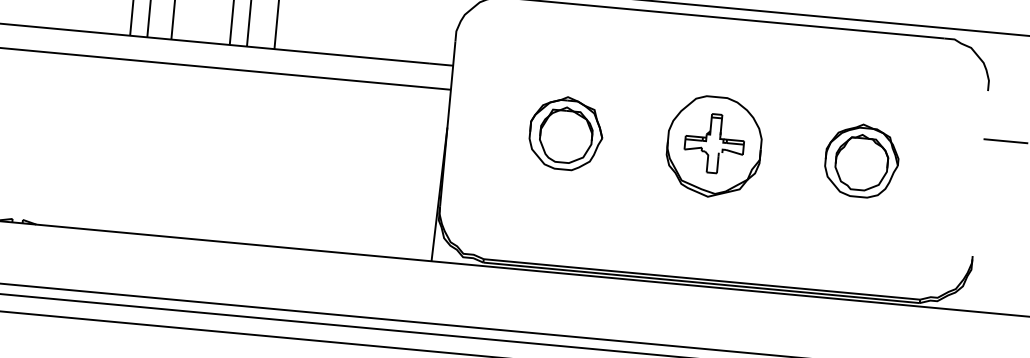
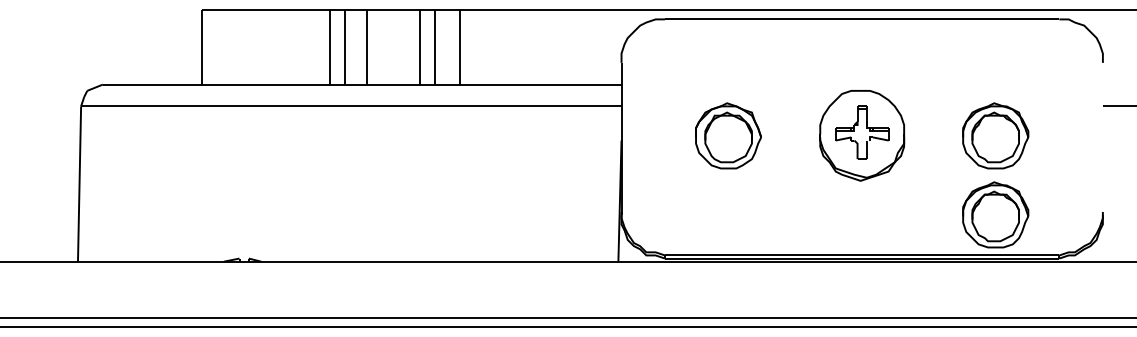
part: (853, 247) -> (995, 214), added

